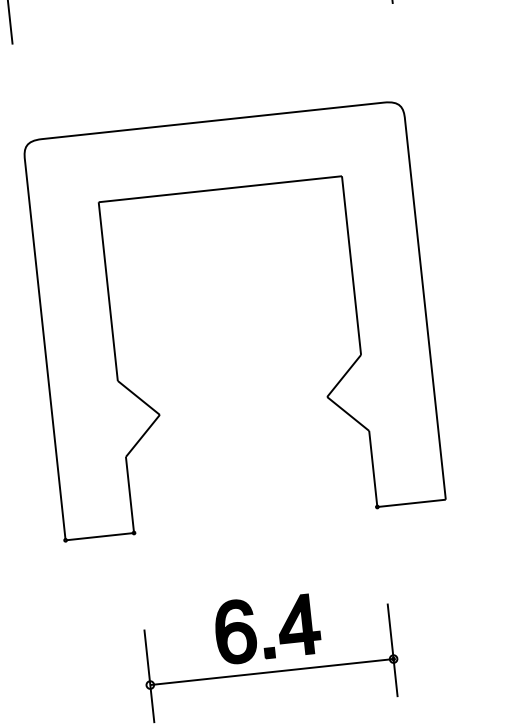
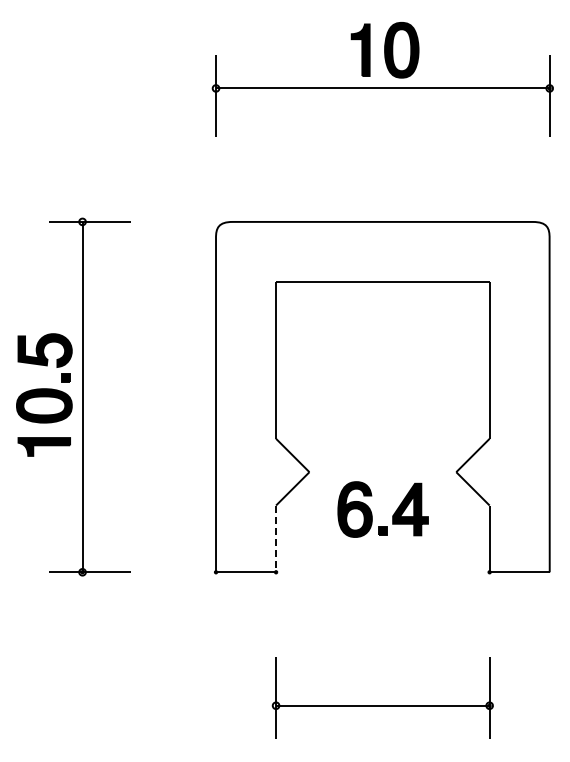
line: (130, 495) -> (276, 539), solid -> dashed
part: (255, 634) -> (372, 513), moved

